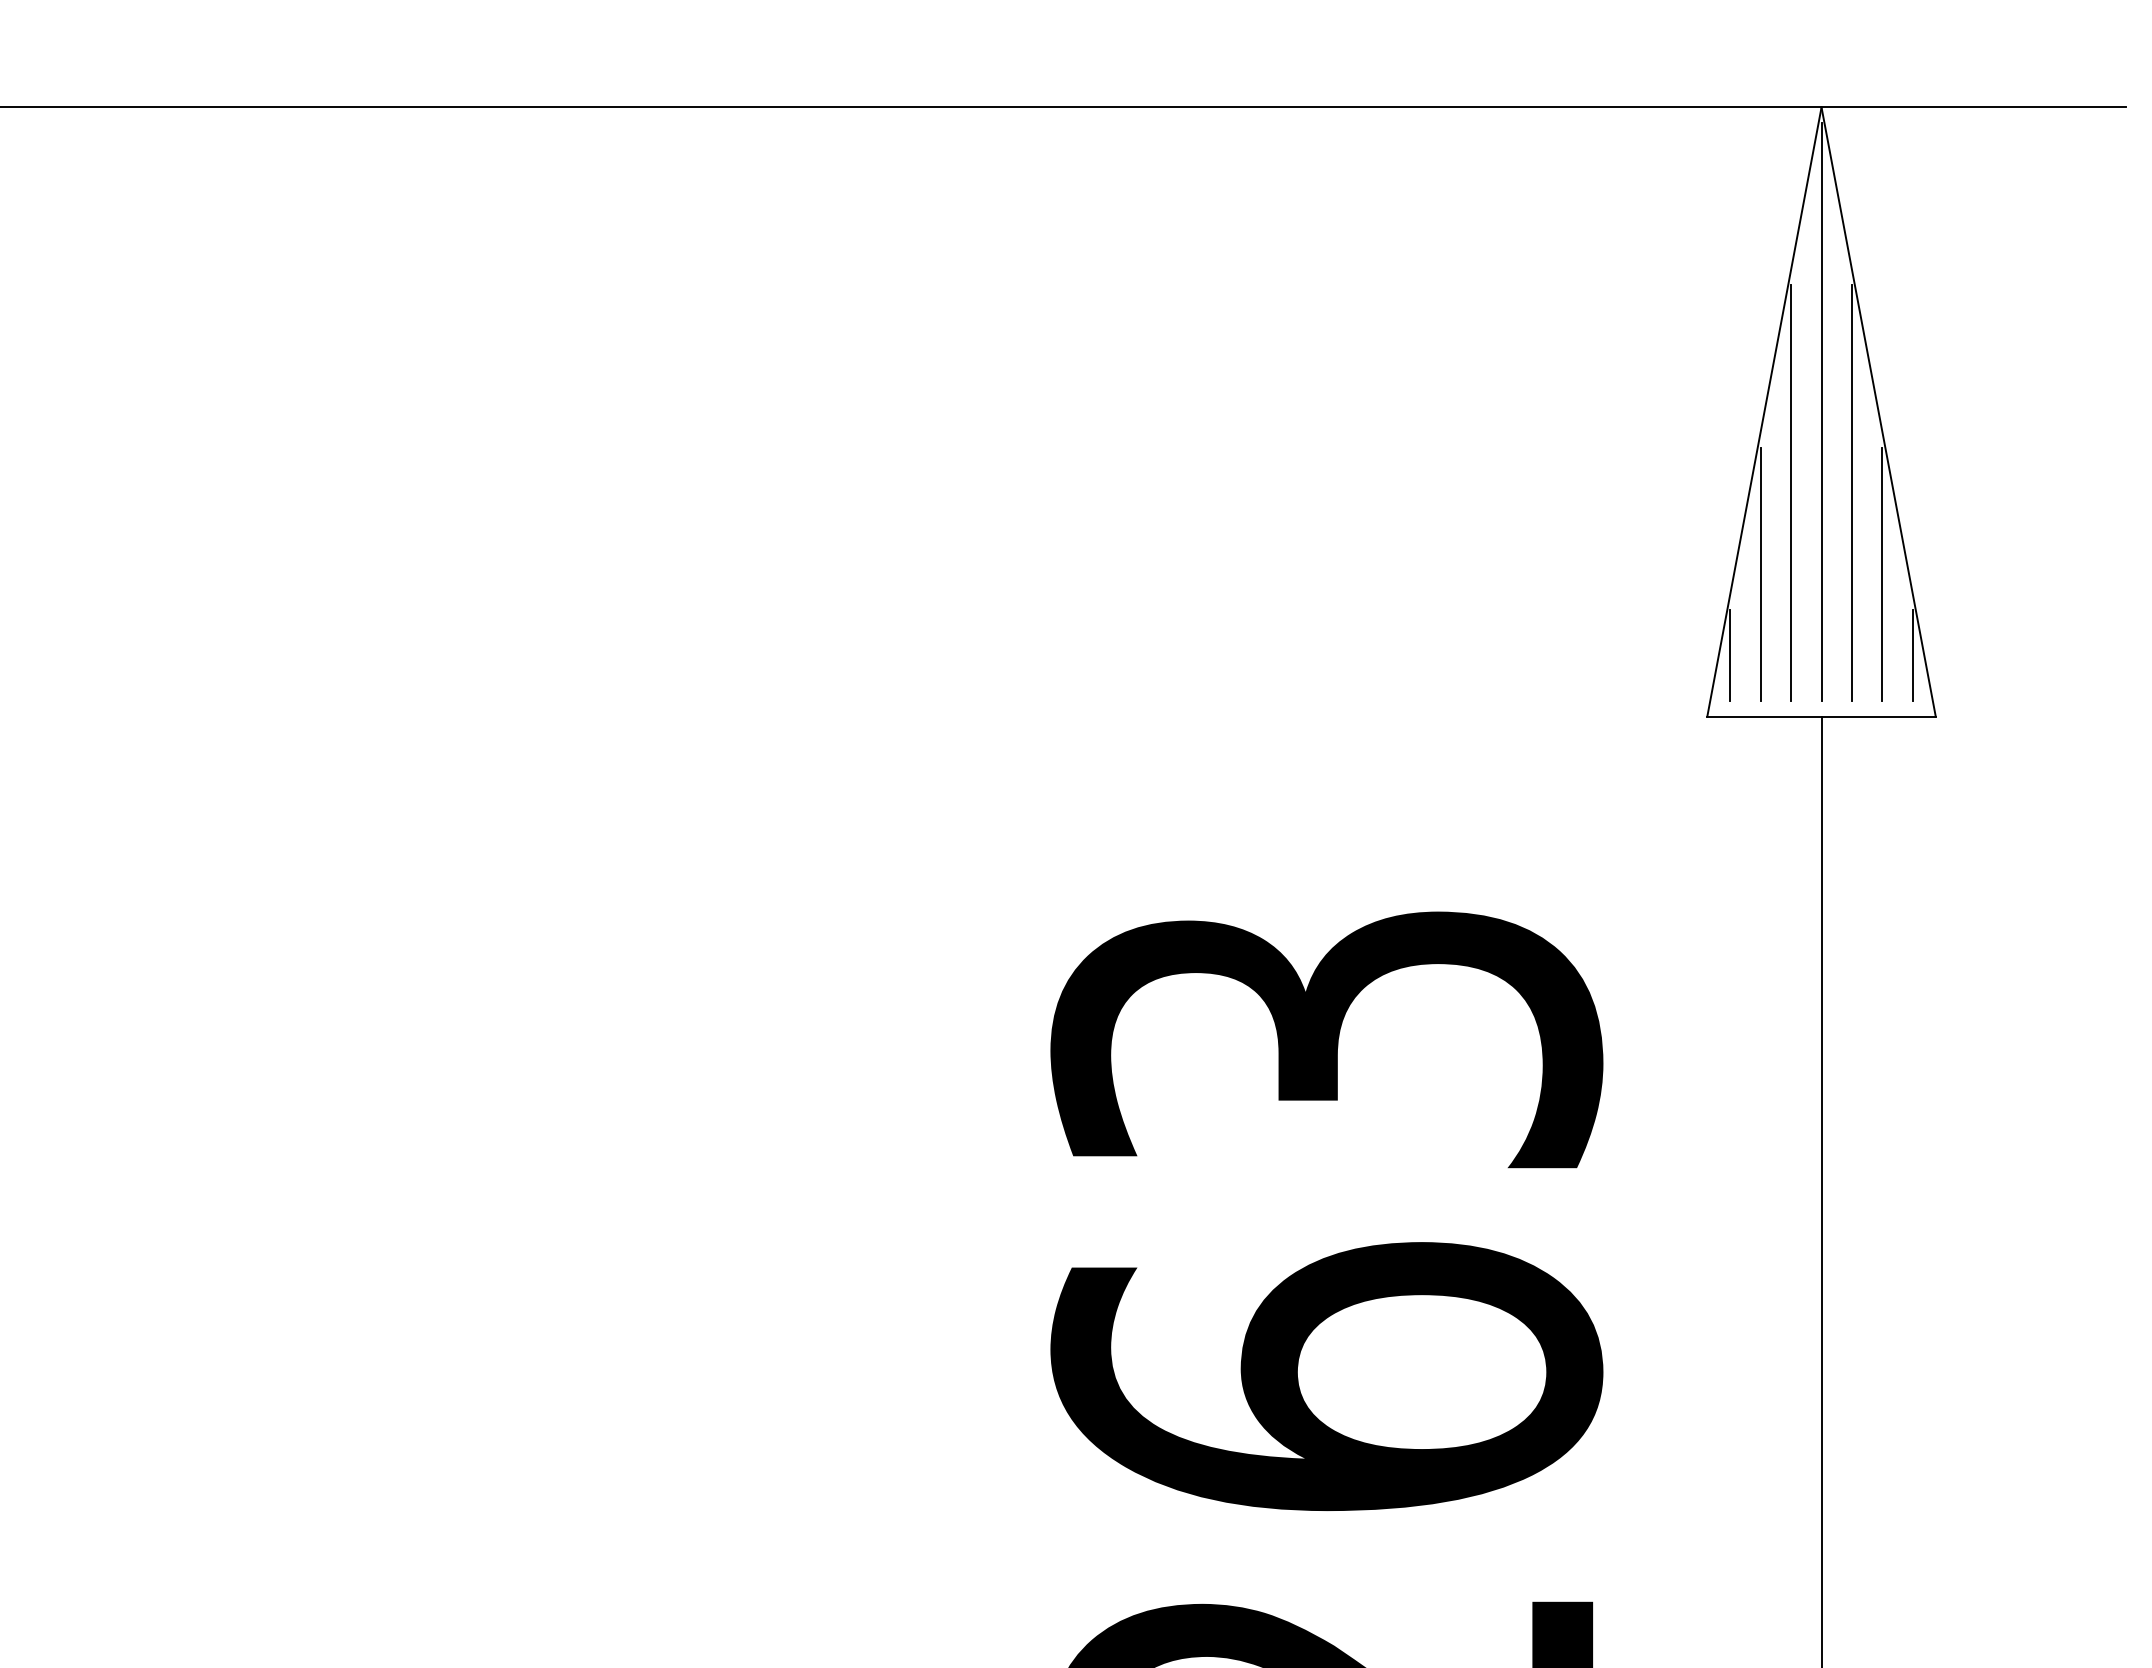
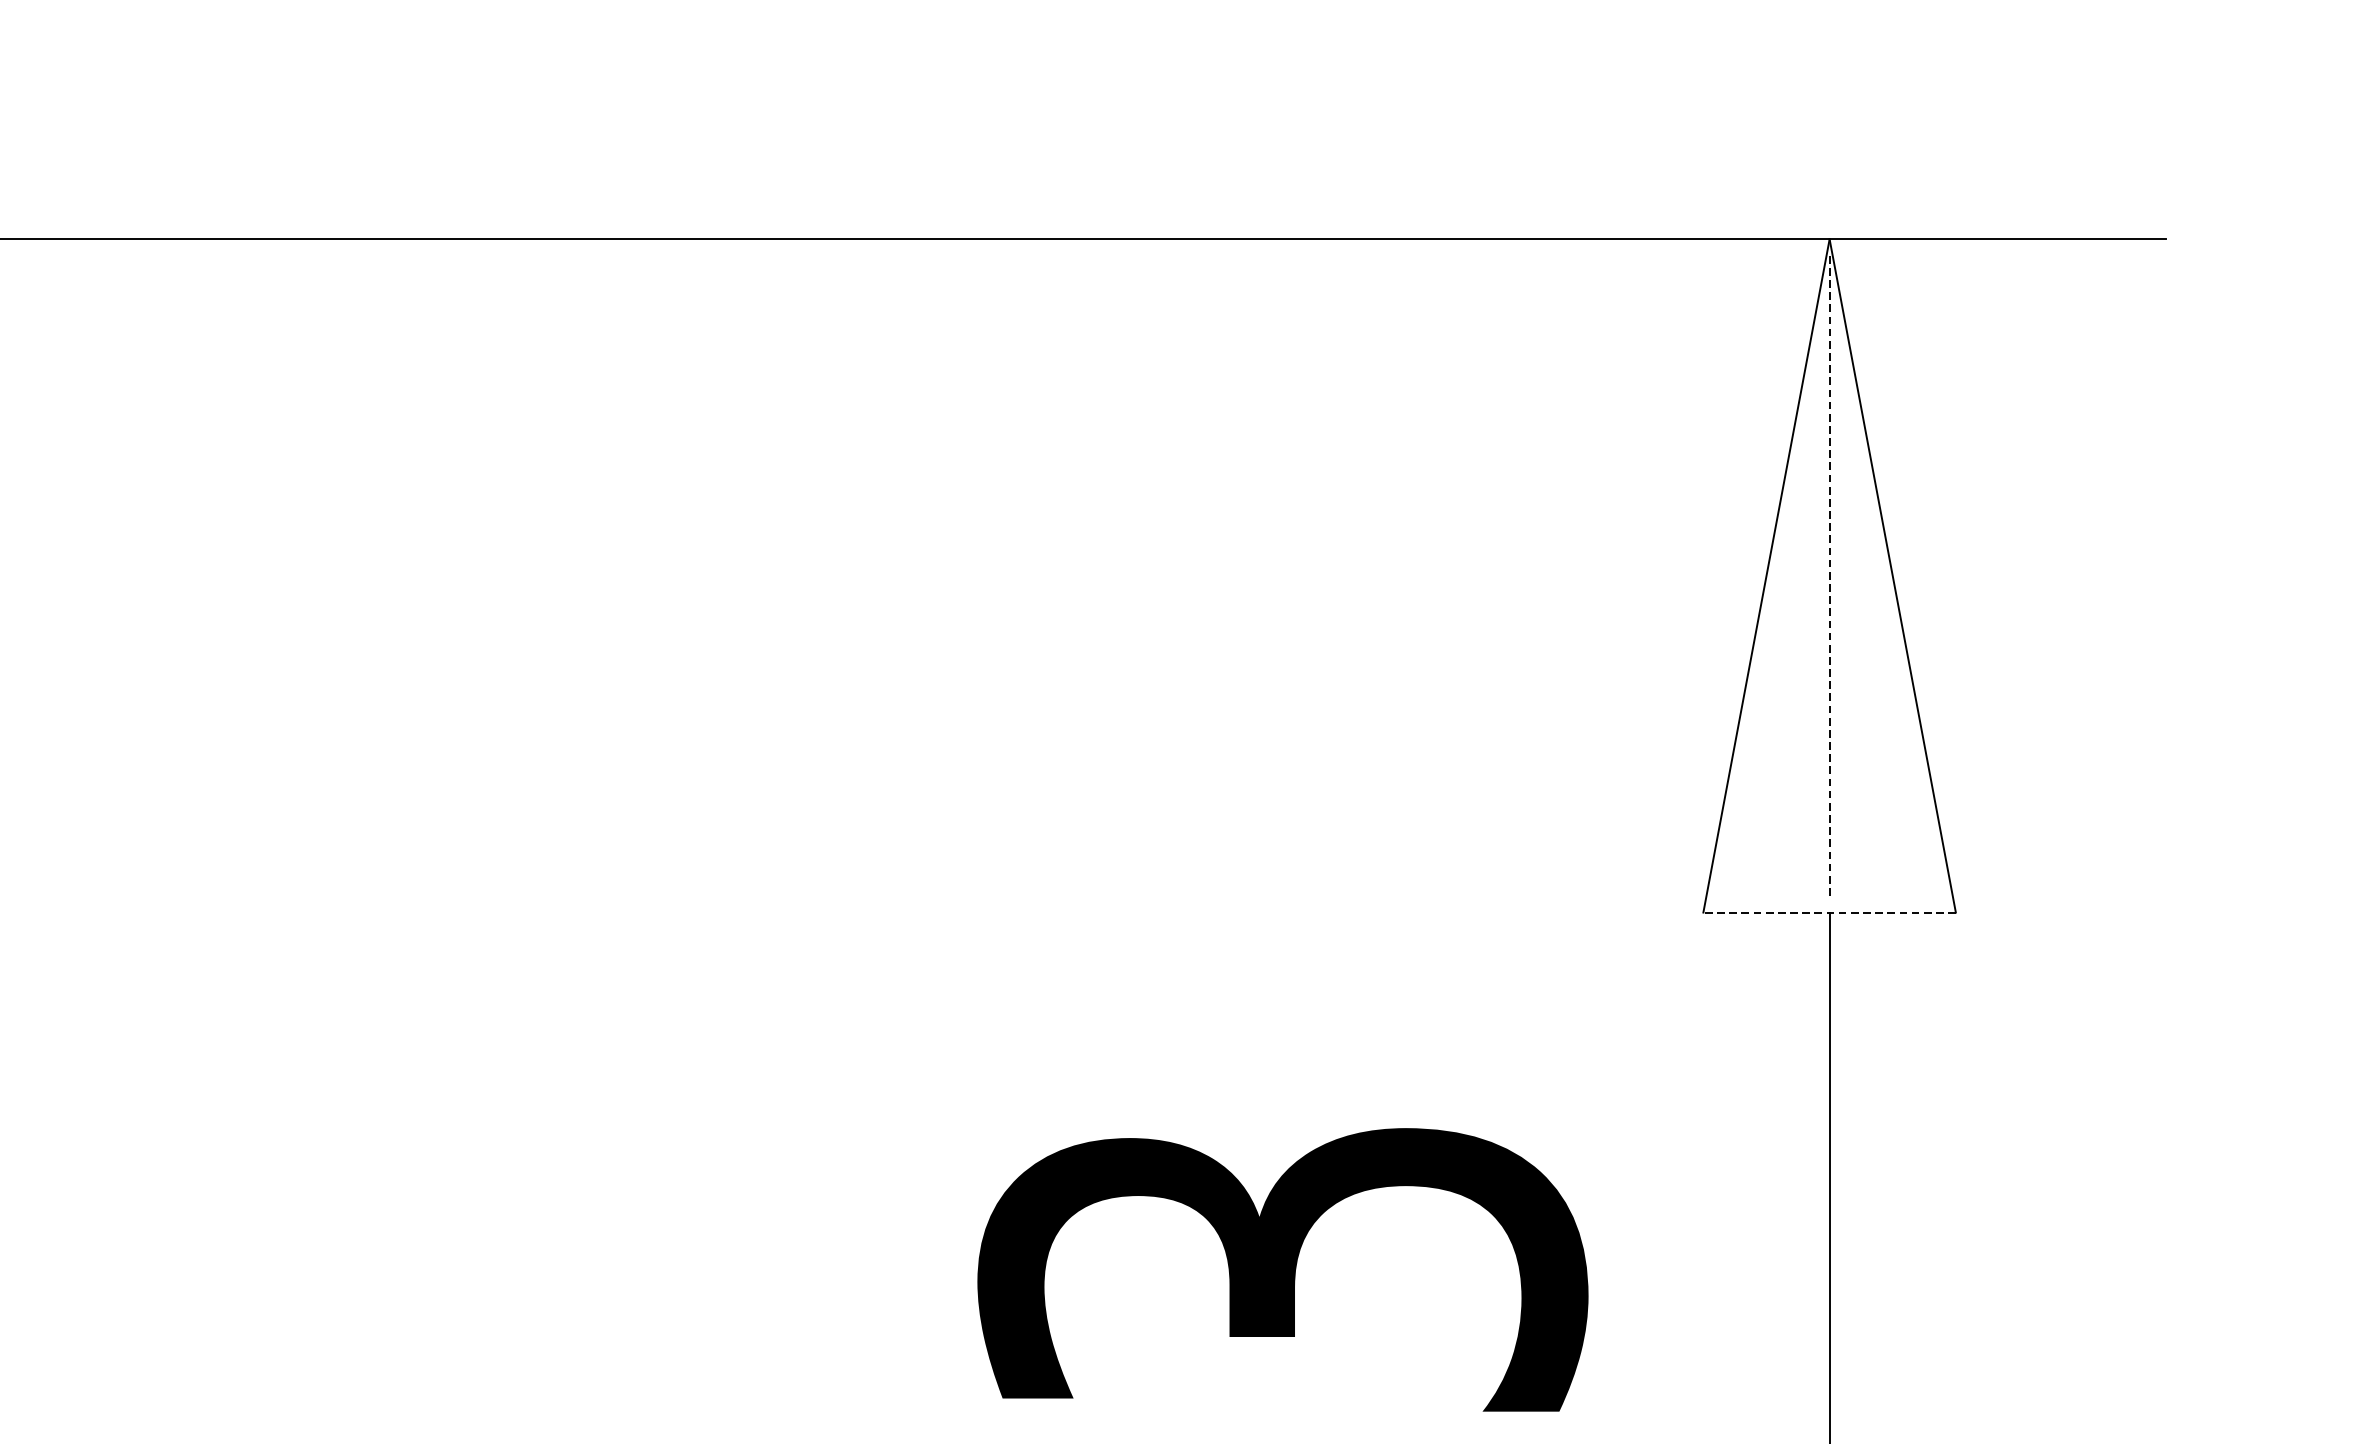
line: (1821, 411) -> (1829, 575), solid -> dashed
line: (1791, 493) -> (1796, 666), removed
line: (1852, 493) -> (1863, 666), removed
line: (1760, 574) -> (1762, 755), removed
line: (1882, 574) -> (1896, 755), removed
line: (1730, 655) -> (1729, 845), removed
line: (1912, 655) -> (1930, 845), removed
line: (1821, 716) -> (1829, 912), solid -> dashed

